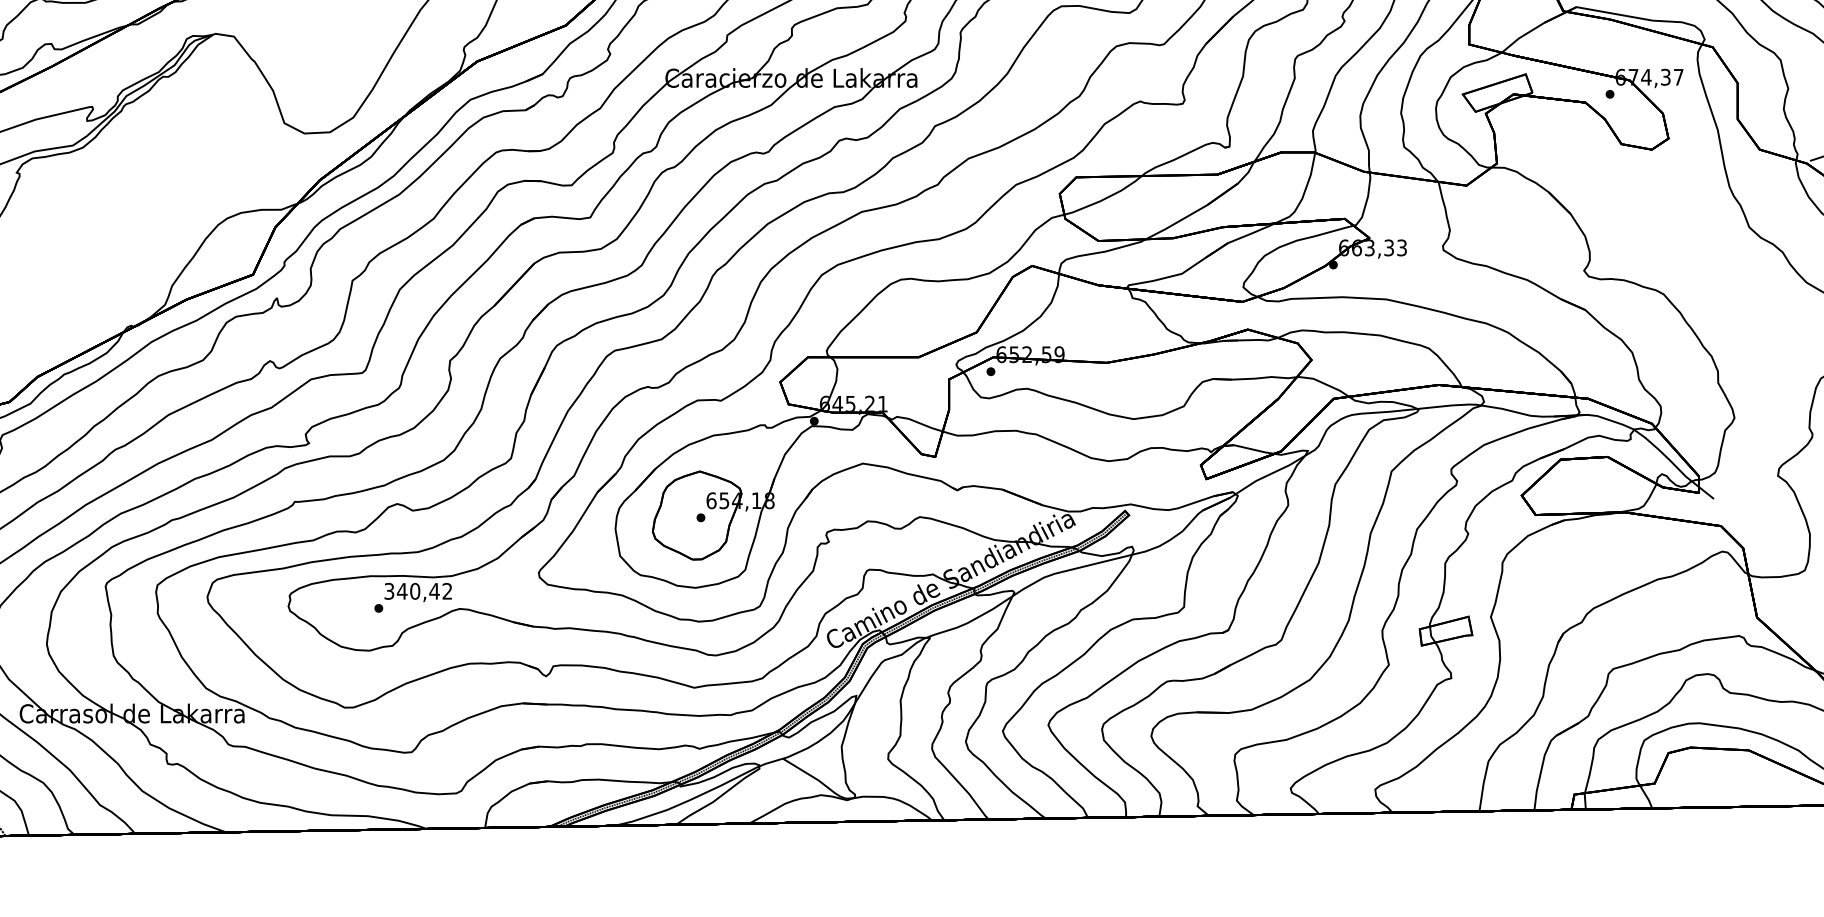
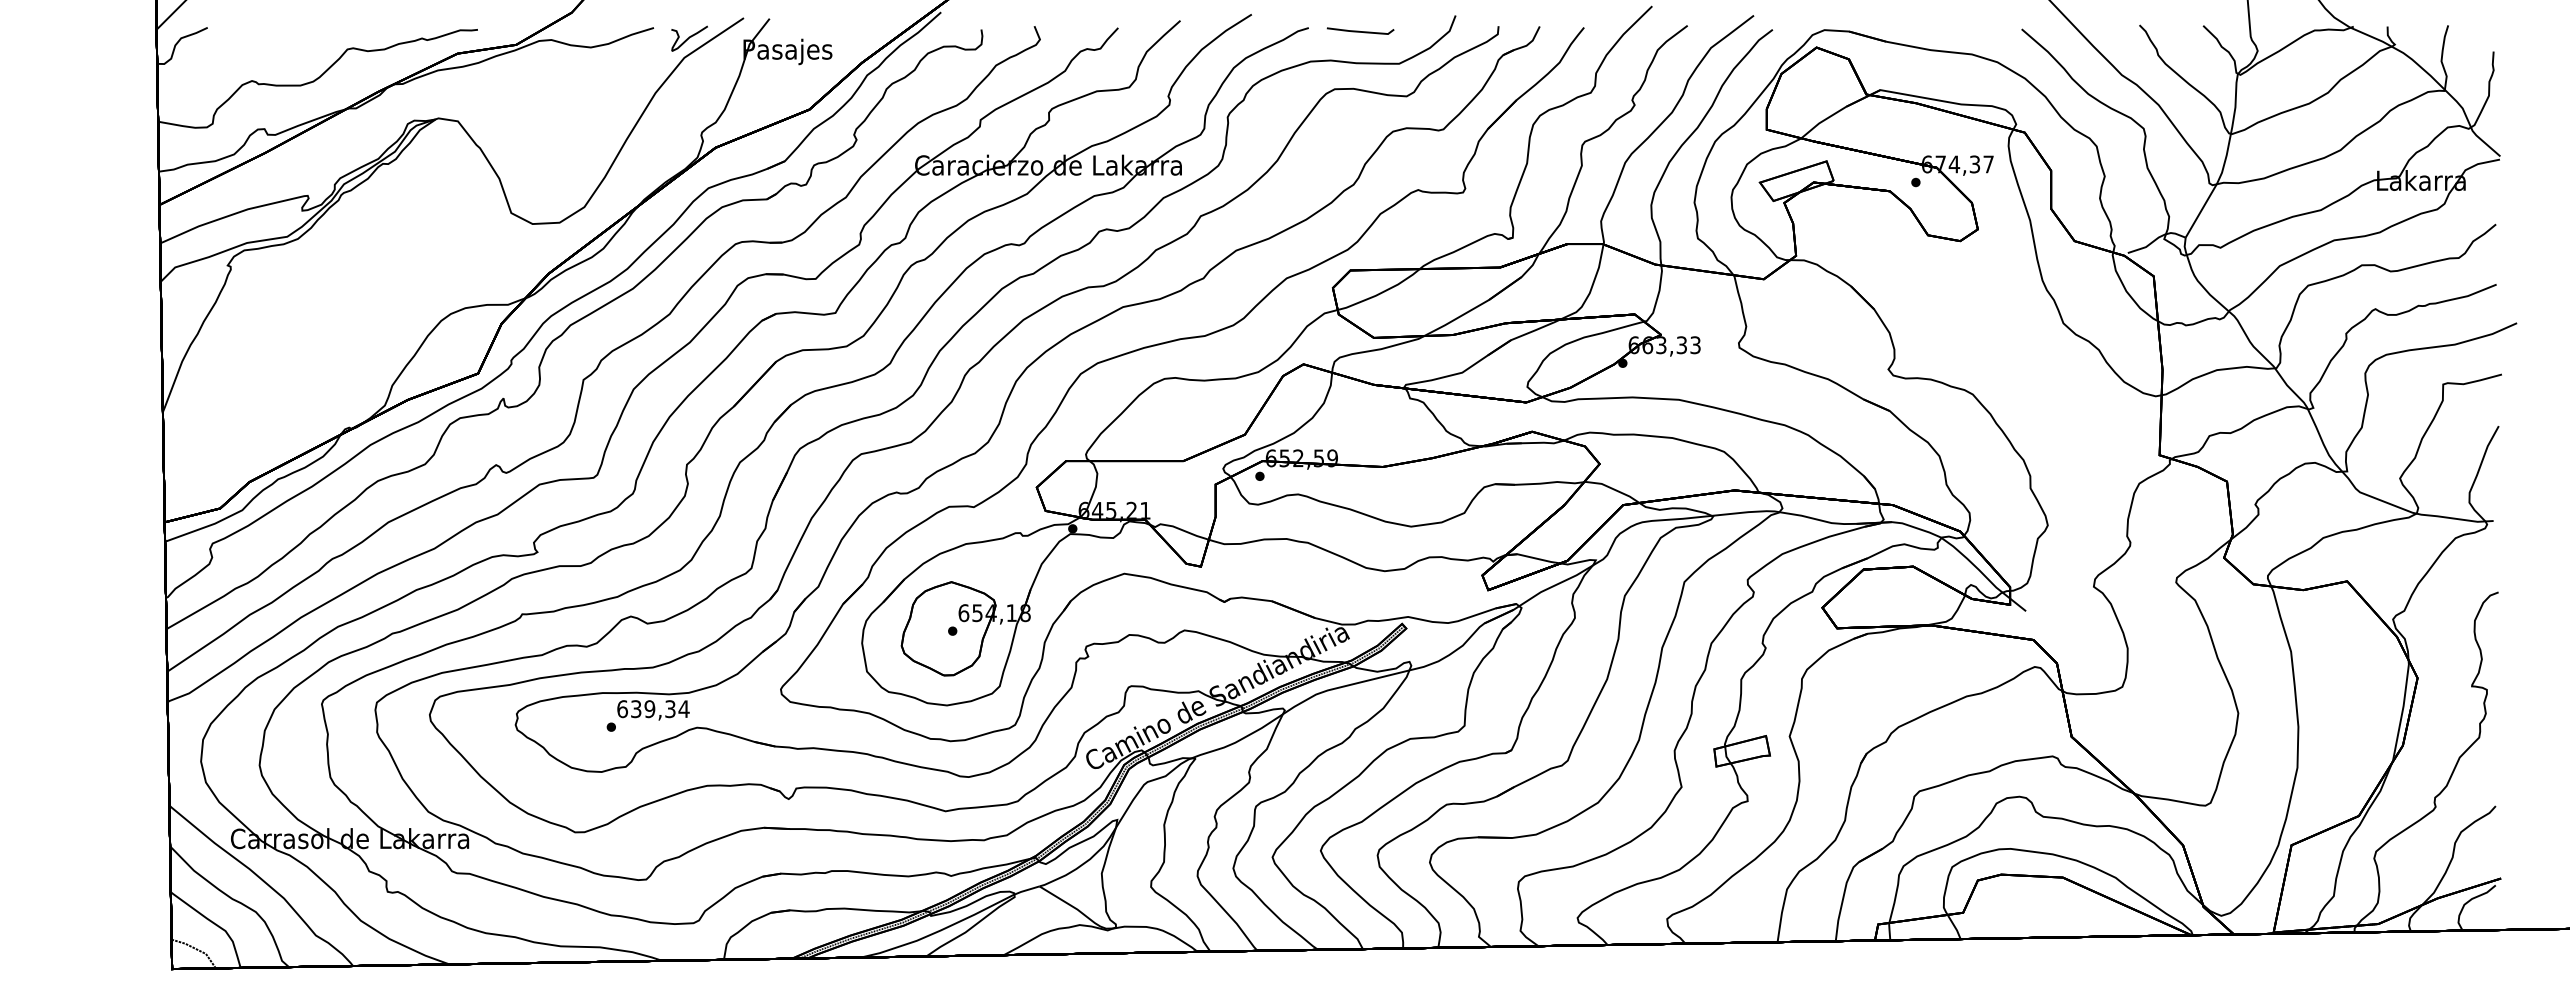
text: (418, 591) -> (653, 709), 340,42 -> 639,34

